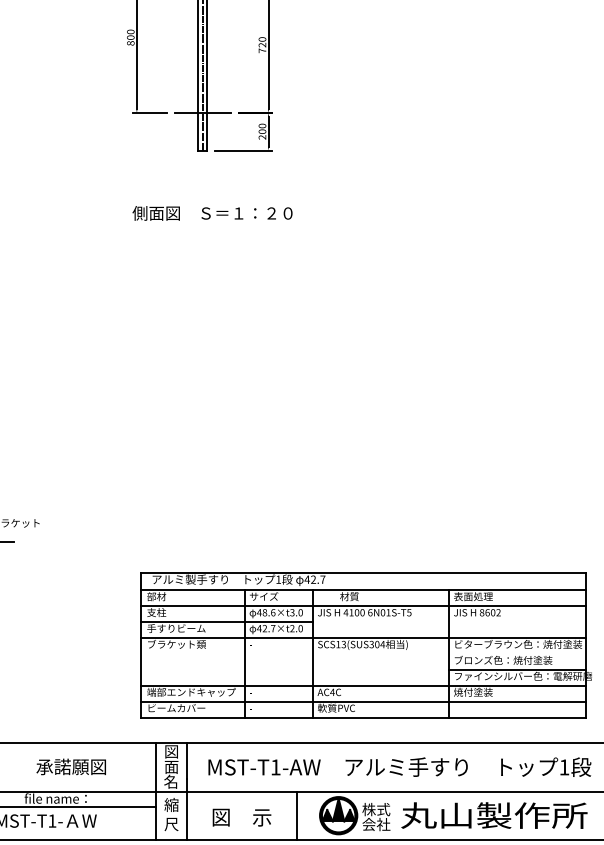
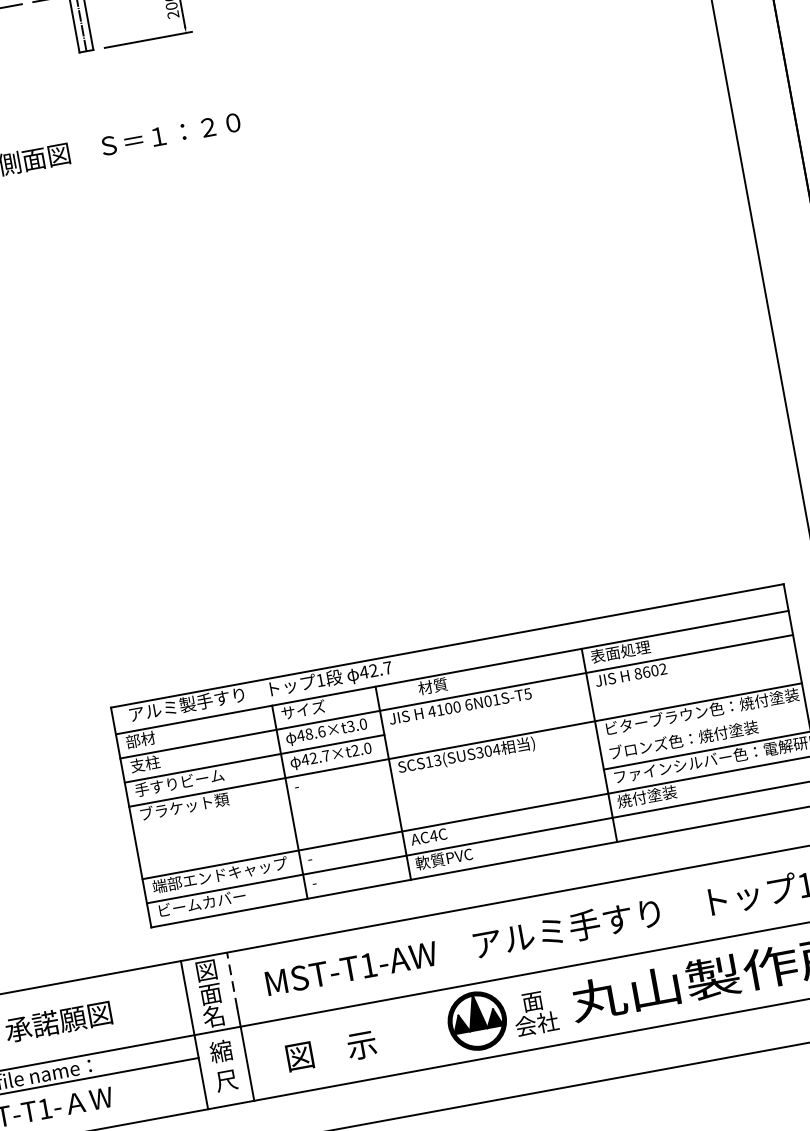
line: (186, 760) -> (231, 979), solid -> dashed
text: (376, 809) -> (532, 1001), 株式 -> 面
line: (296, 815) -> (413, 1032), removed

